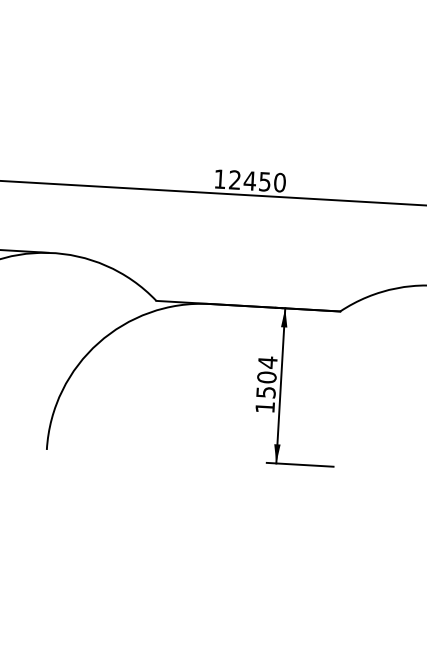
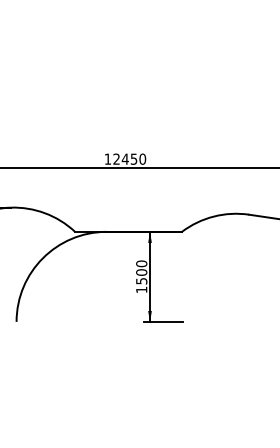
text: (267, 361) -> (141, 263), 1504 -> 1500

